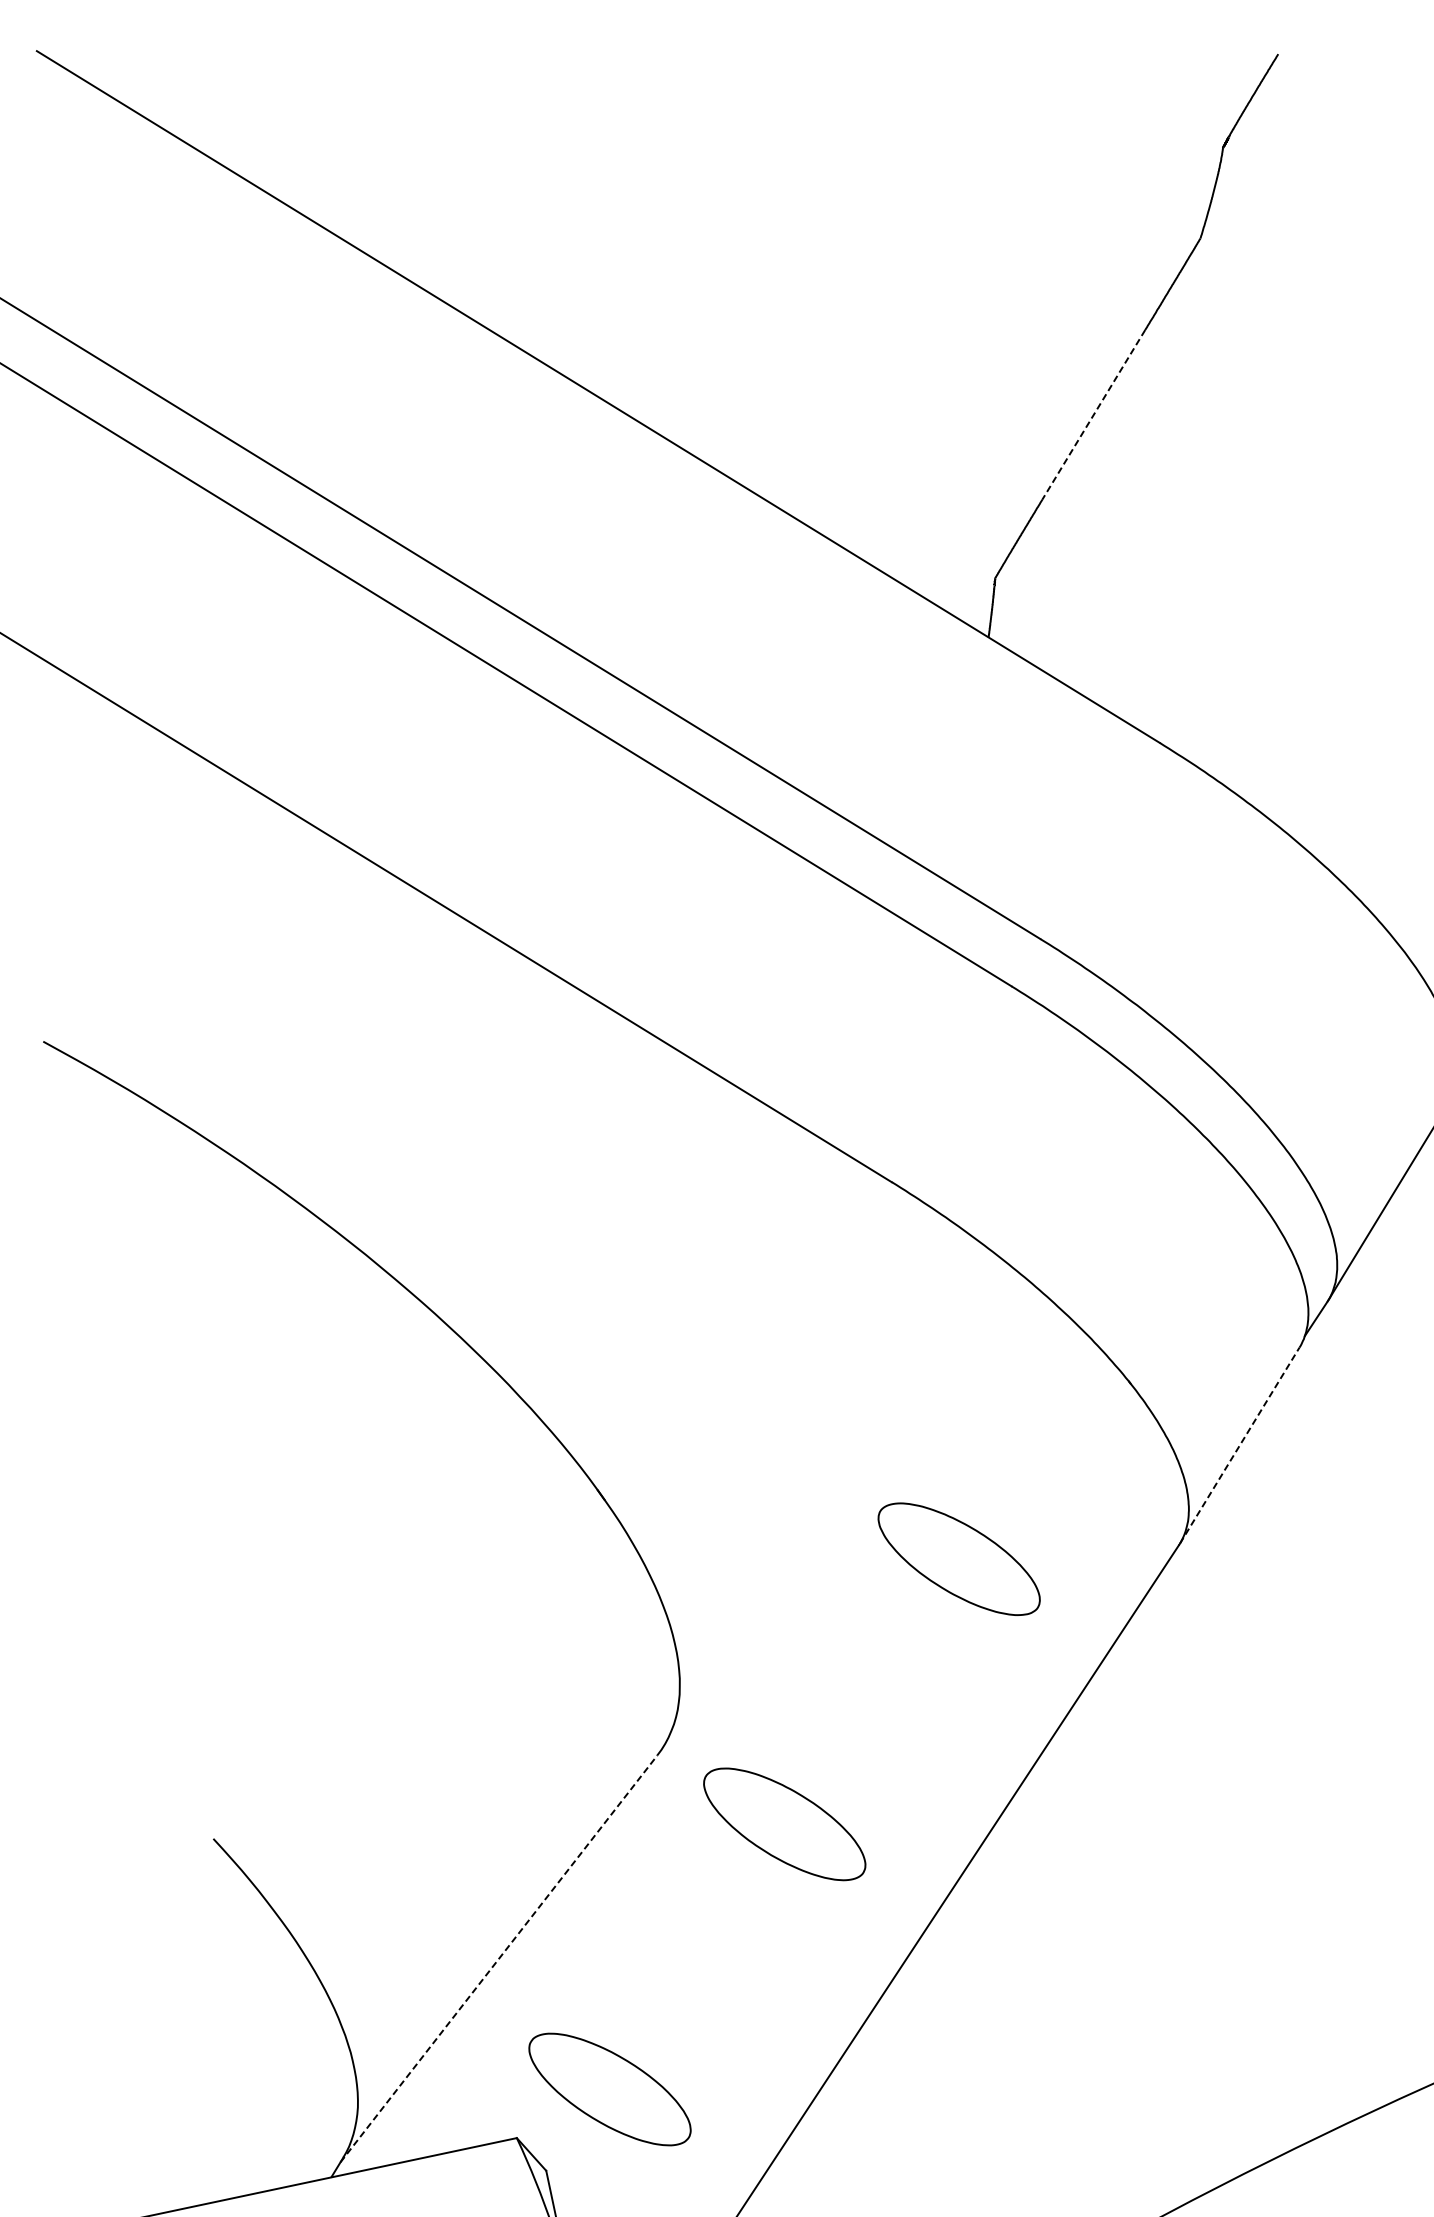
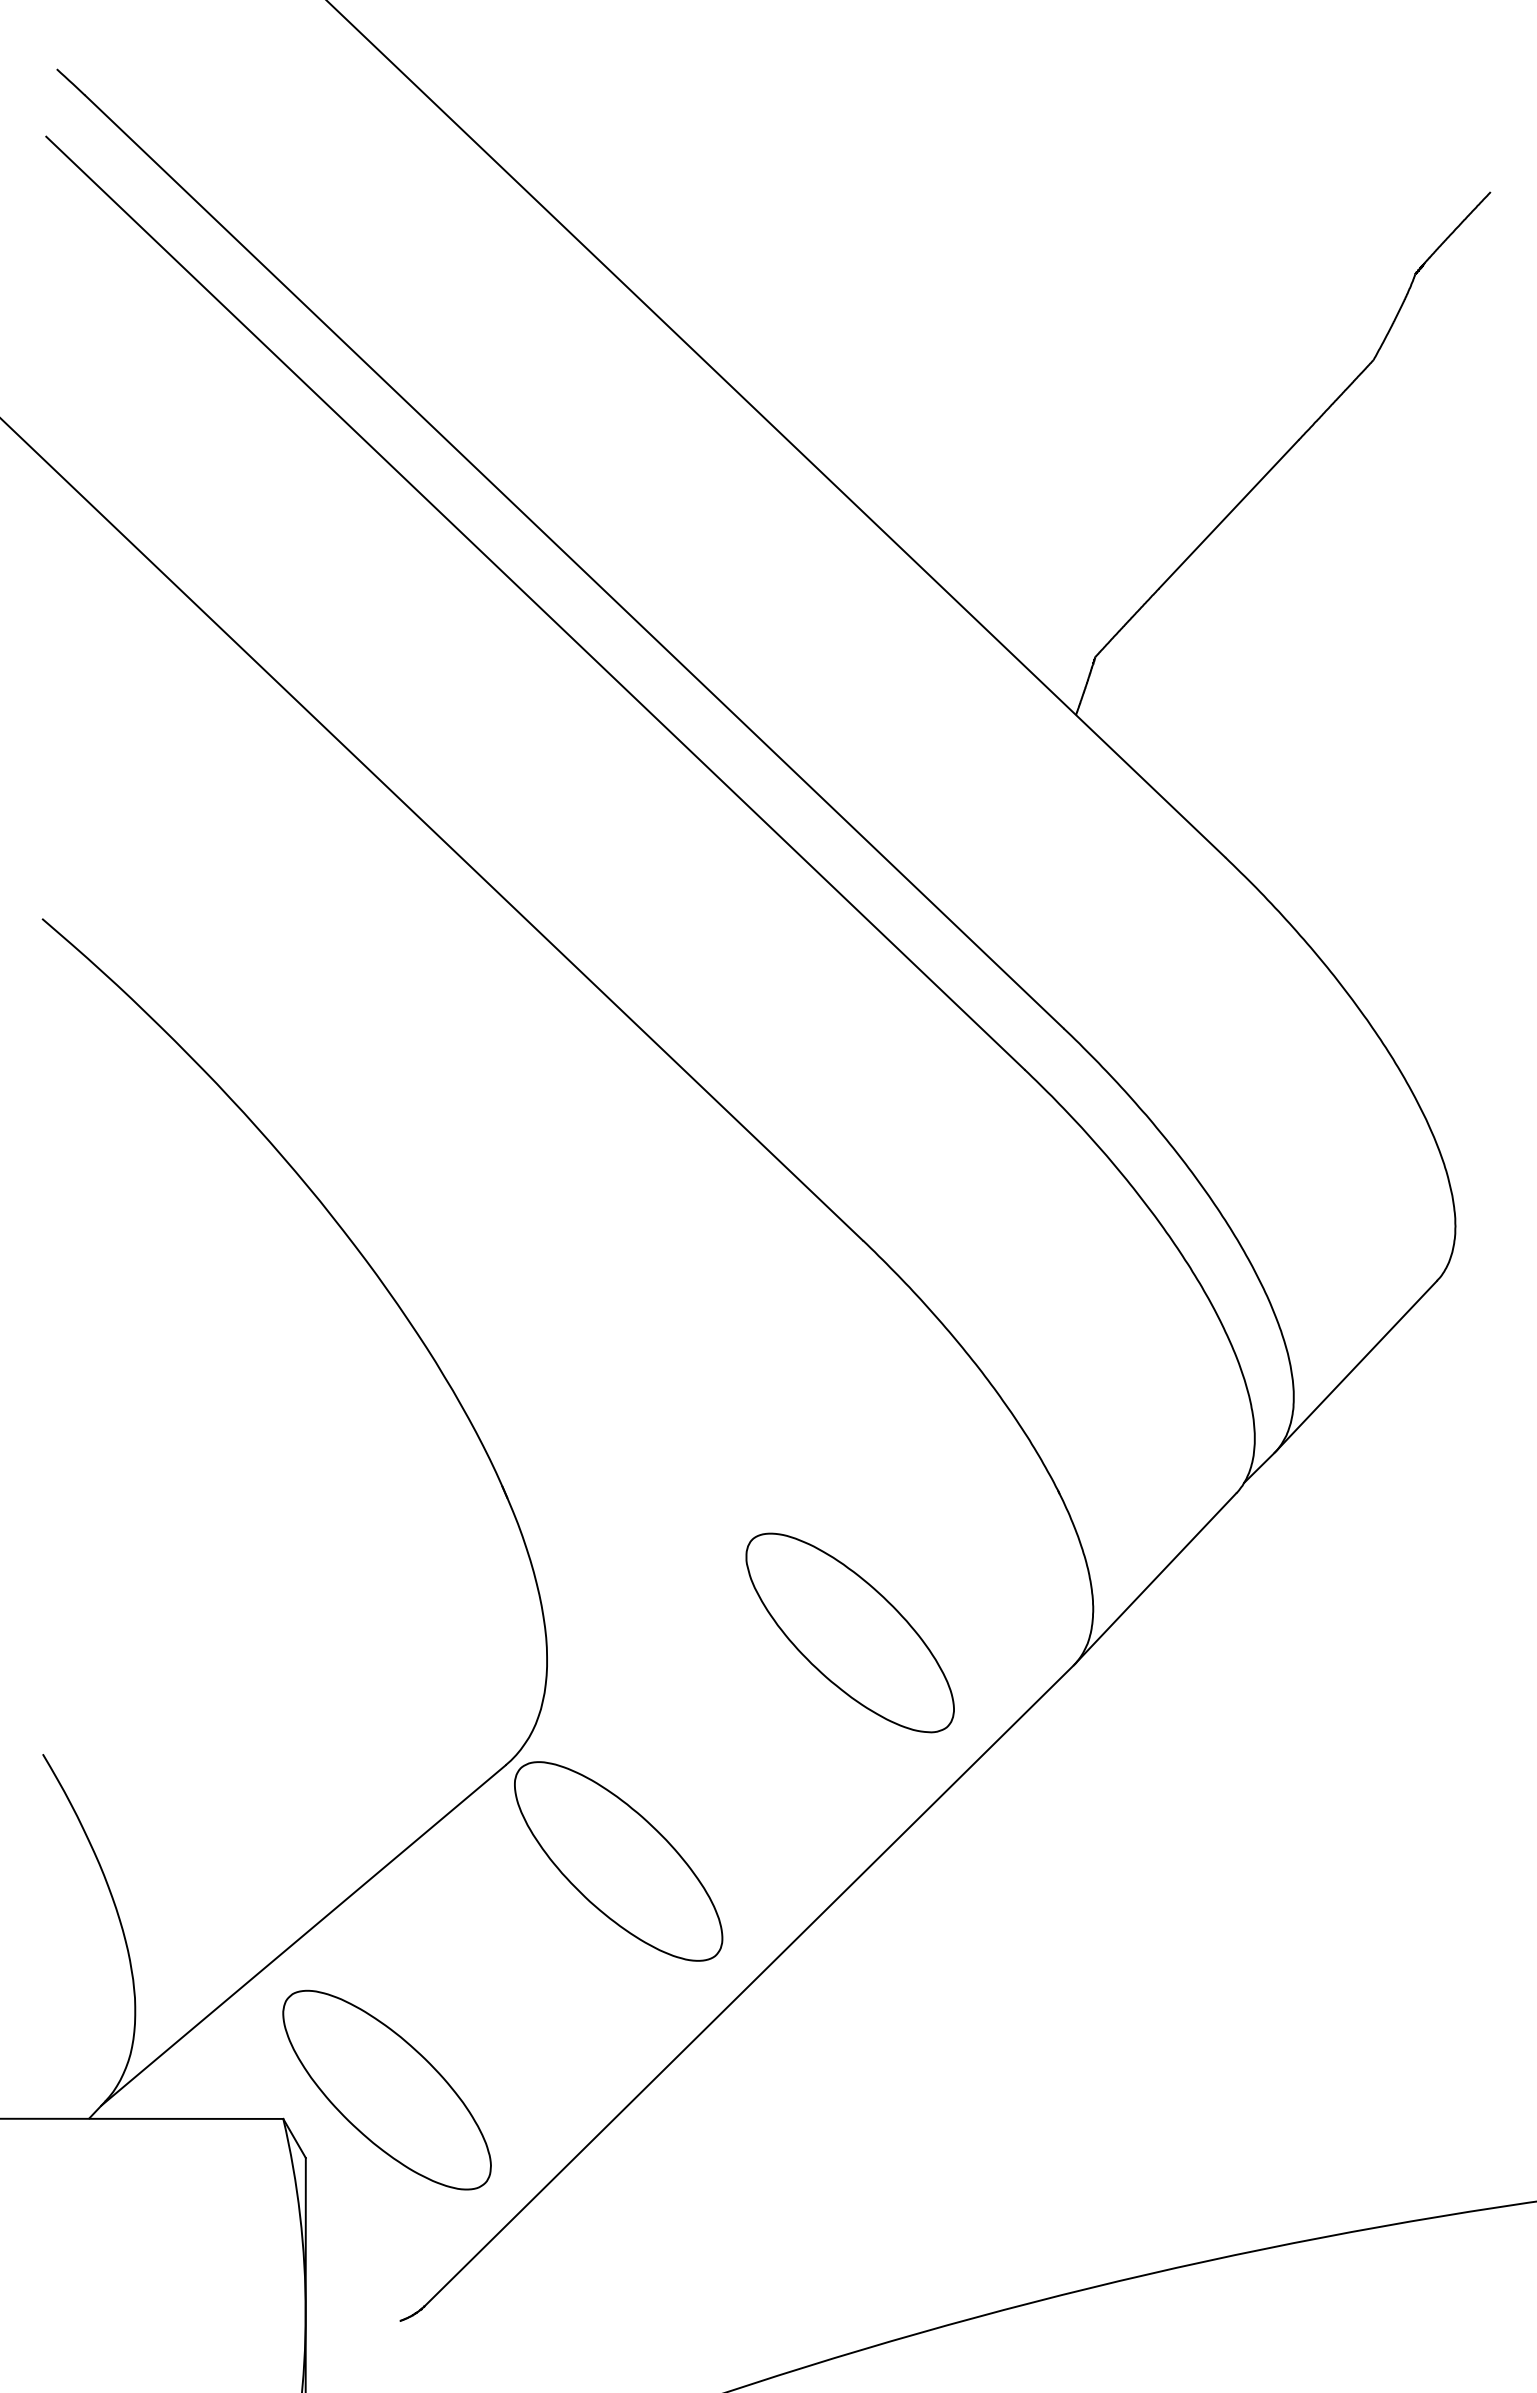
line: (1093, 415) -> (1228, 514), dashed -> solid
line: (1239, 1445) -> (1155, 1578), dashed -> solid
part: (958, 1558) -> (849, 1632), size x1.43
part: (784, 1824) -> (618, 1861), size x1.43
line: (498, 1958) -> (303, 1935), dashed -> solid
part: (609, 2089) -> (386, 2089), size x1.43

